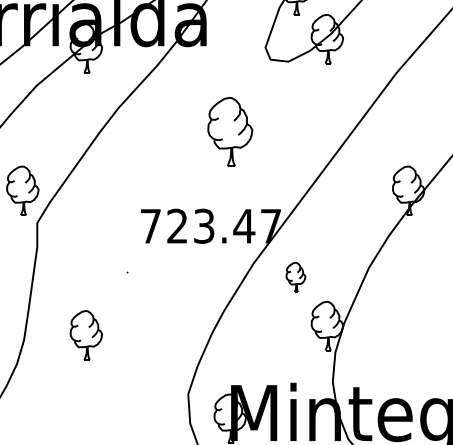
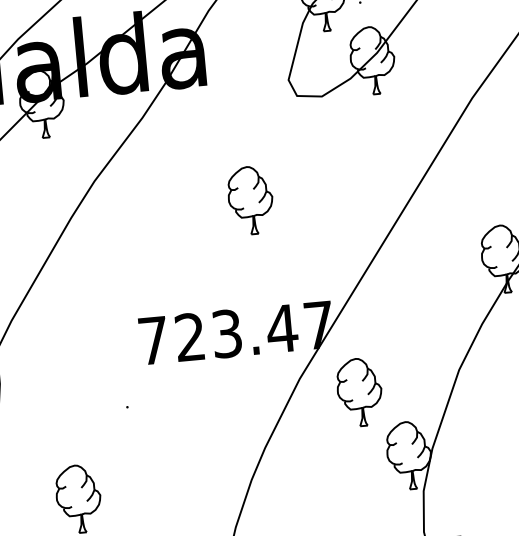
part: (229, 131) -> (249, 200), size x0.71
part: (295, 277) -> (359, 392), size x1.67

